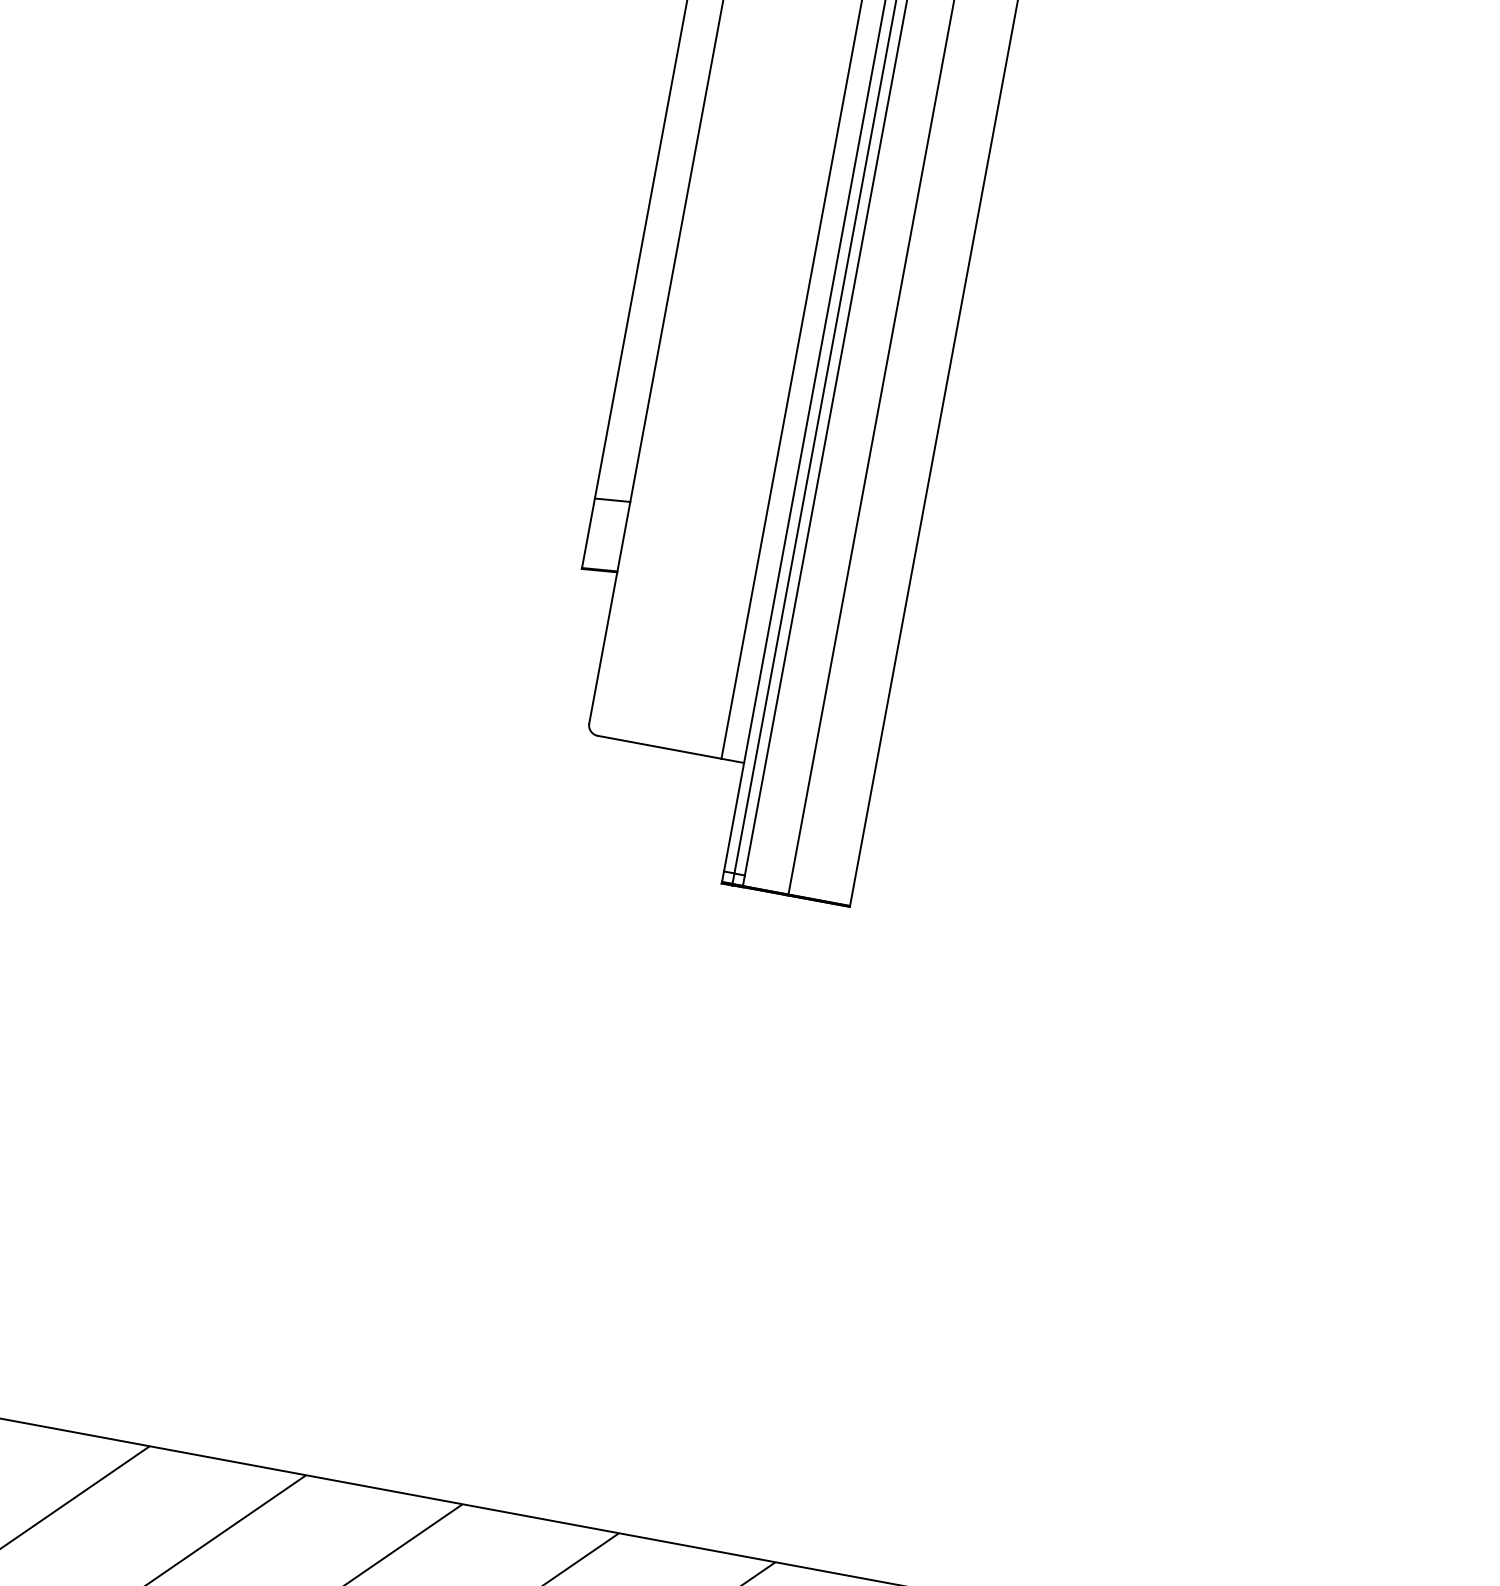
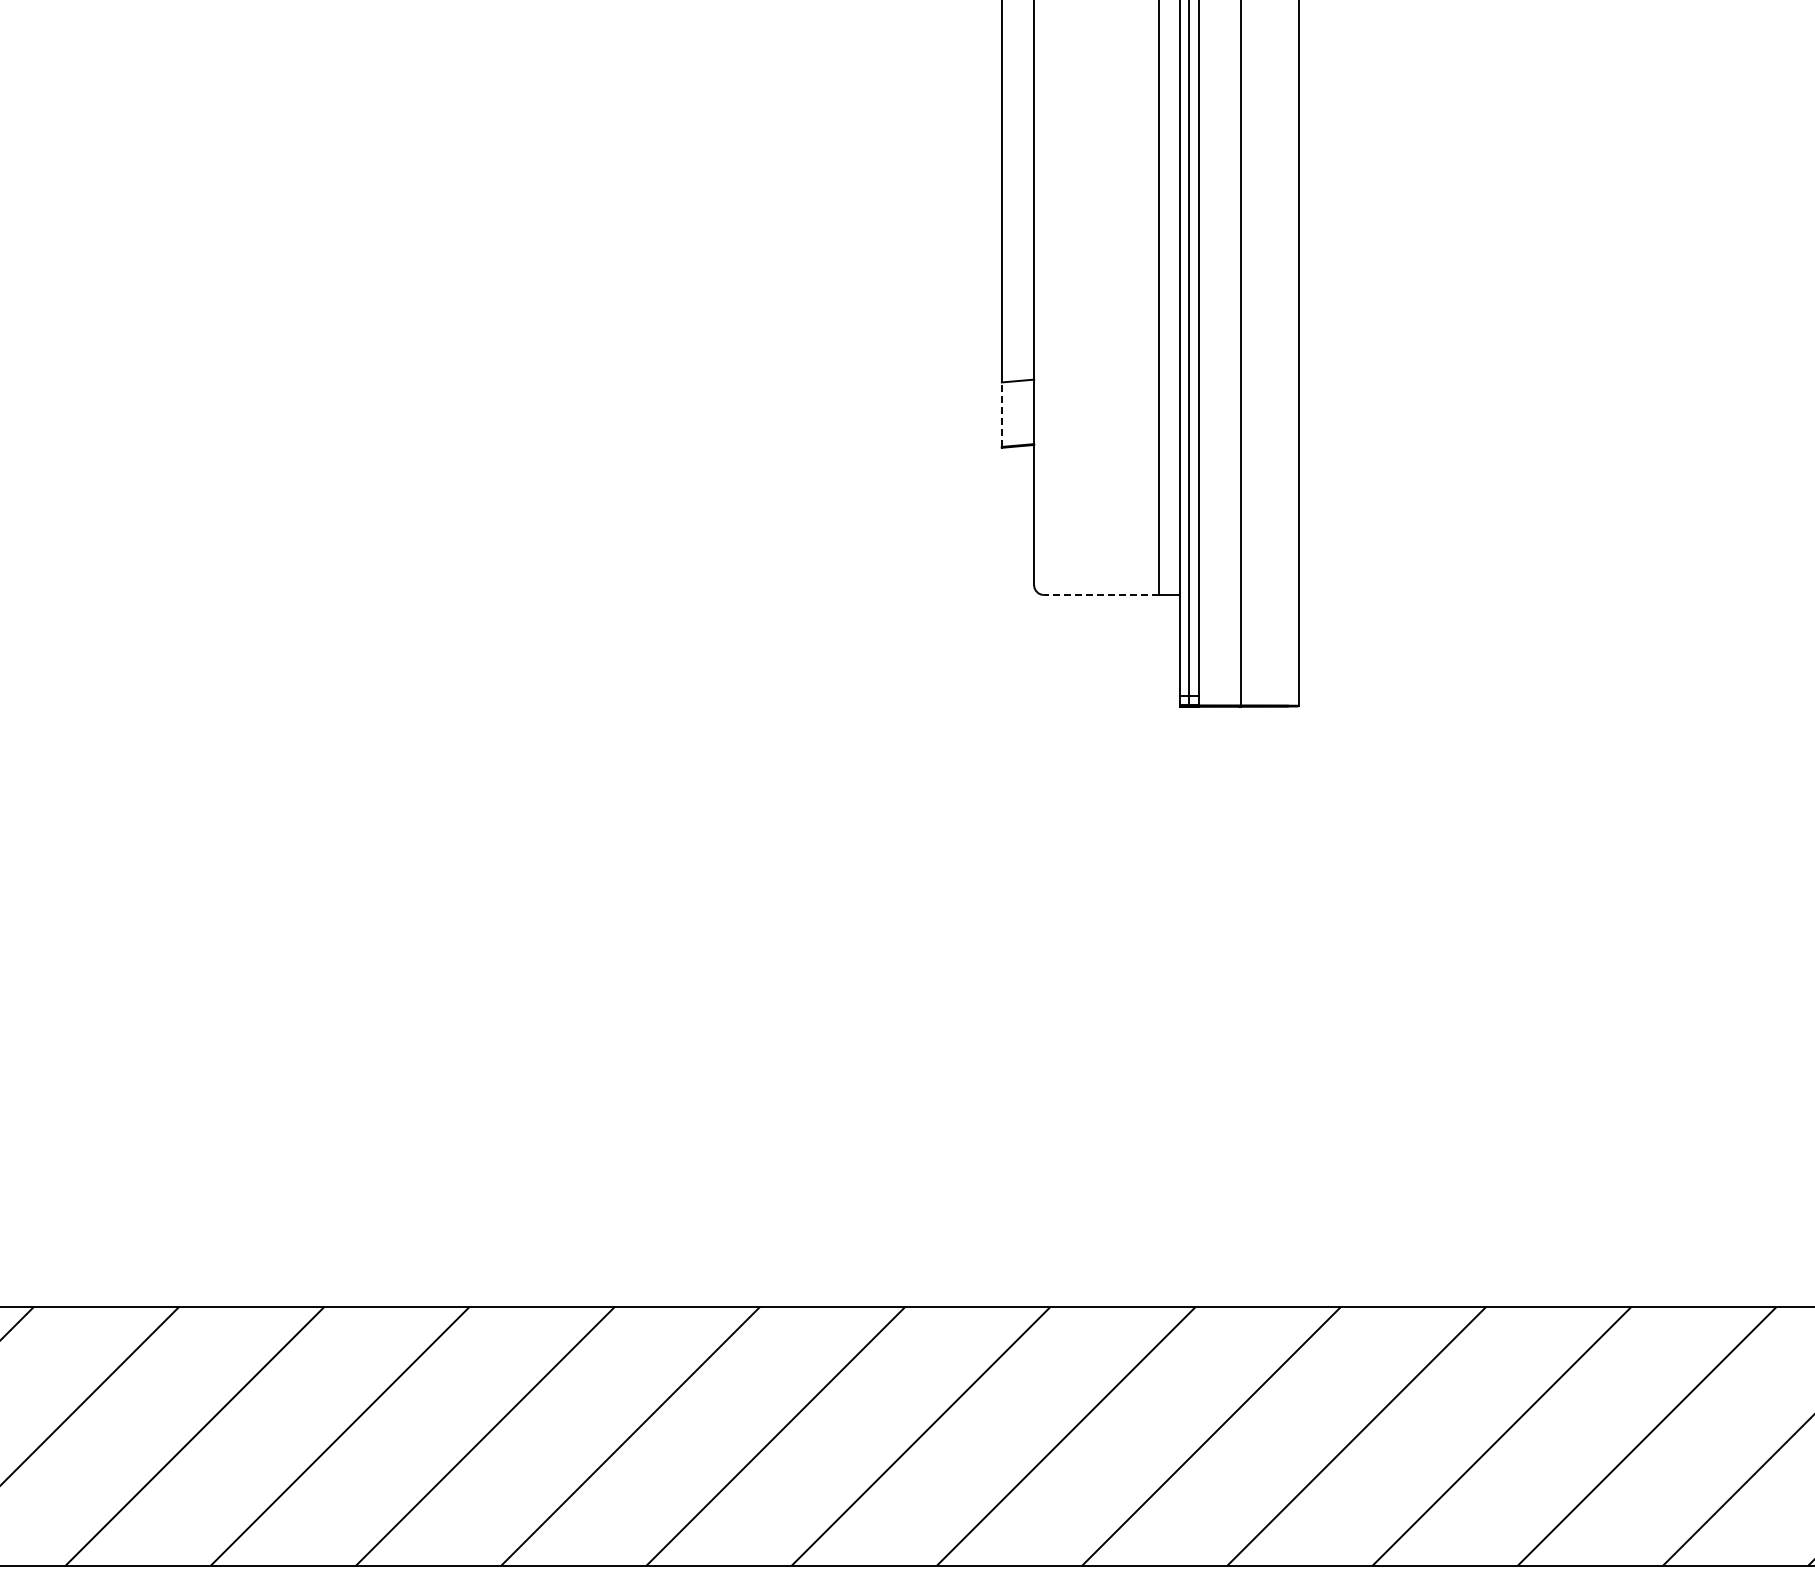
line: (588, 533) -> (1001, 414), solid -> dashed
line: (658, 746) -> (1100, 594), solid -> dashed

